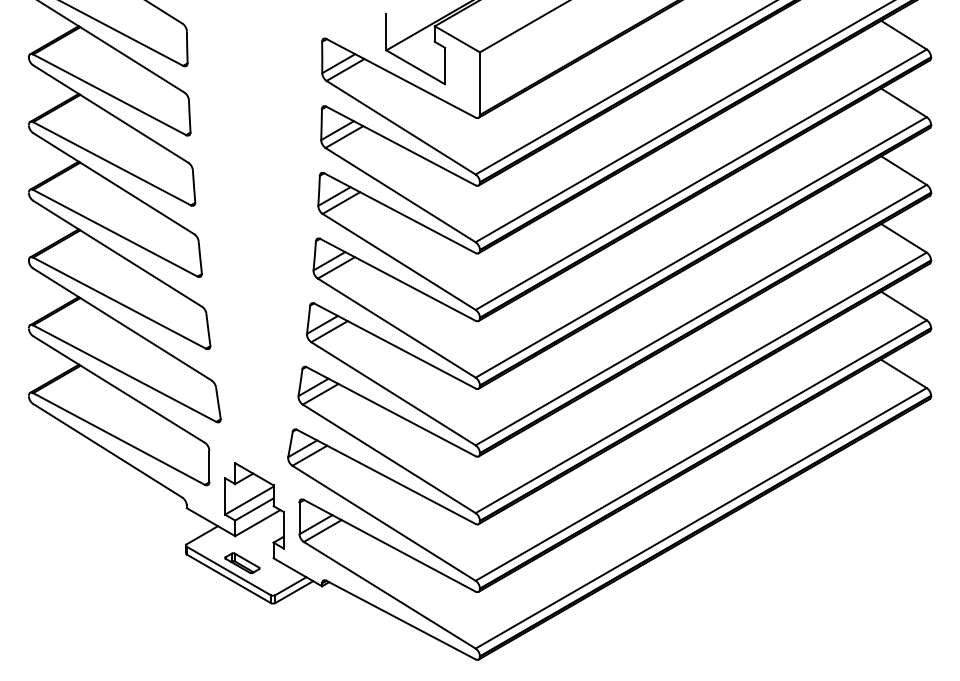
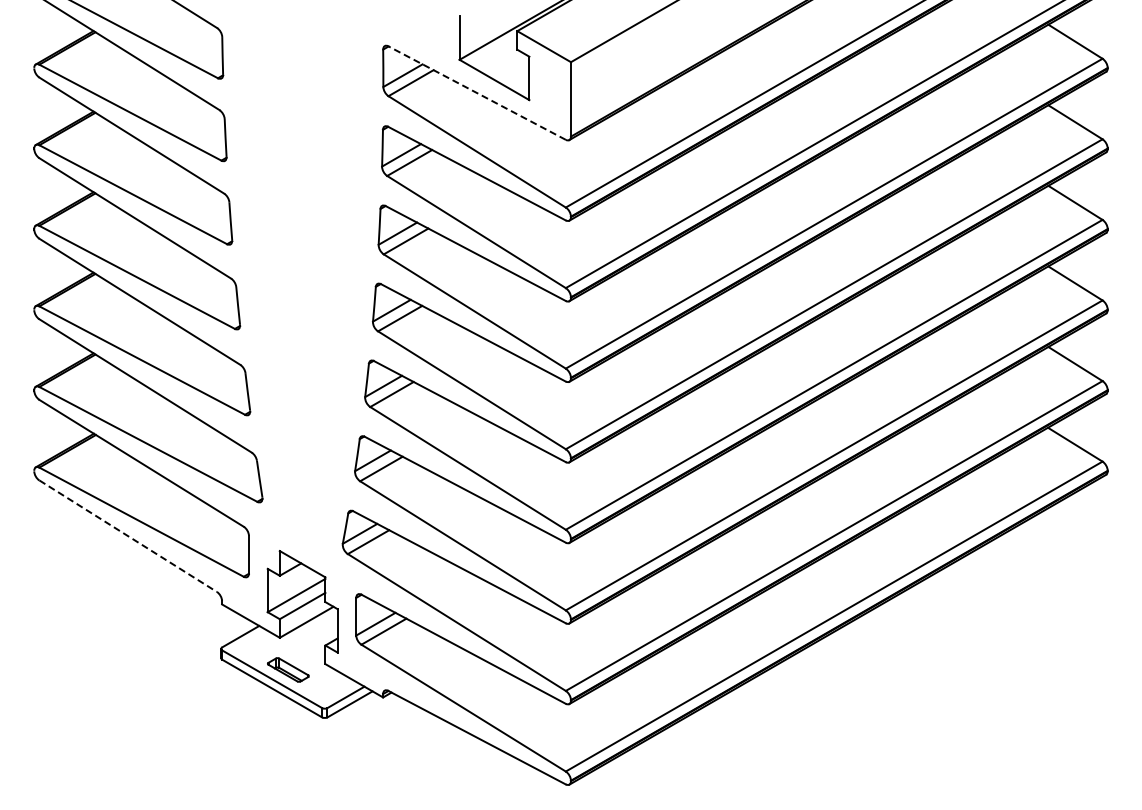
line: (400, 77) -> (476, 92), solid -> dashed
line: (108, 451) -> (128, 536), solid -> dashed

